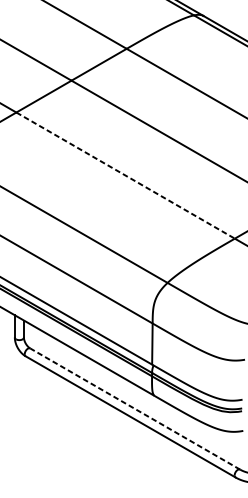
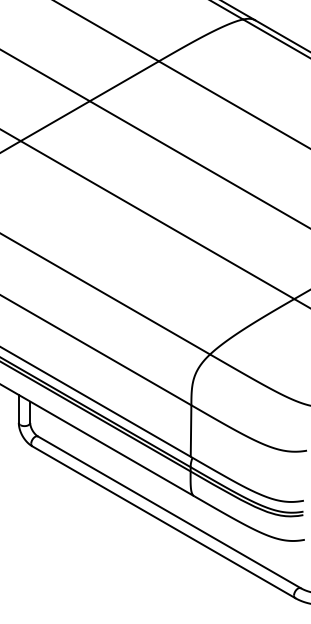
line: (125, 175) -> (157, 220), dashed -> solid
line: (135, 409) -> (169, 512), dashed -> solid

